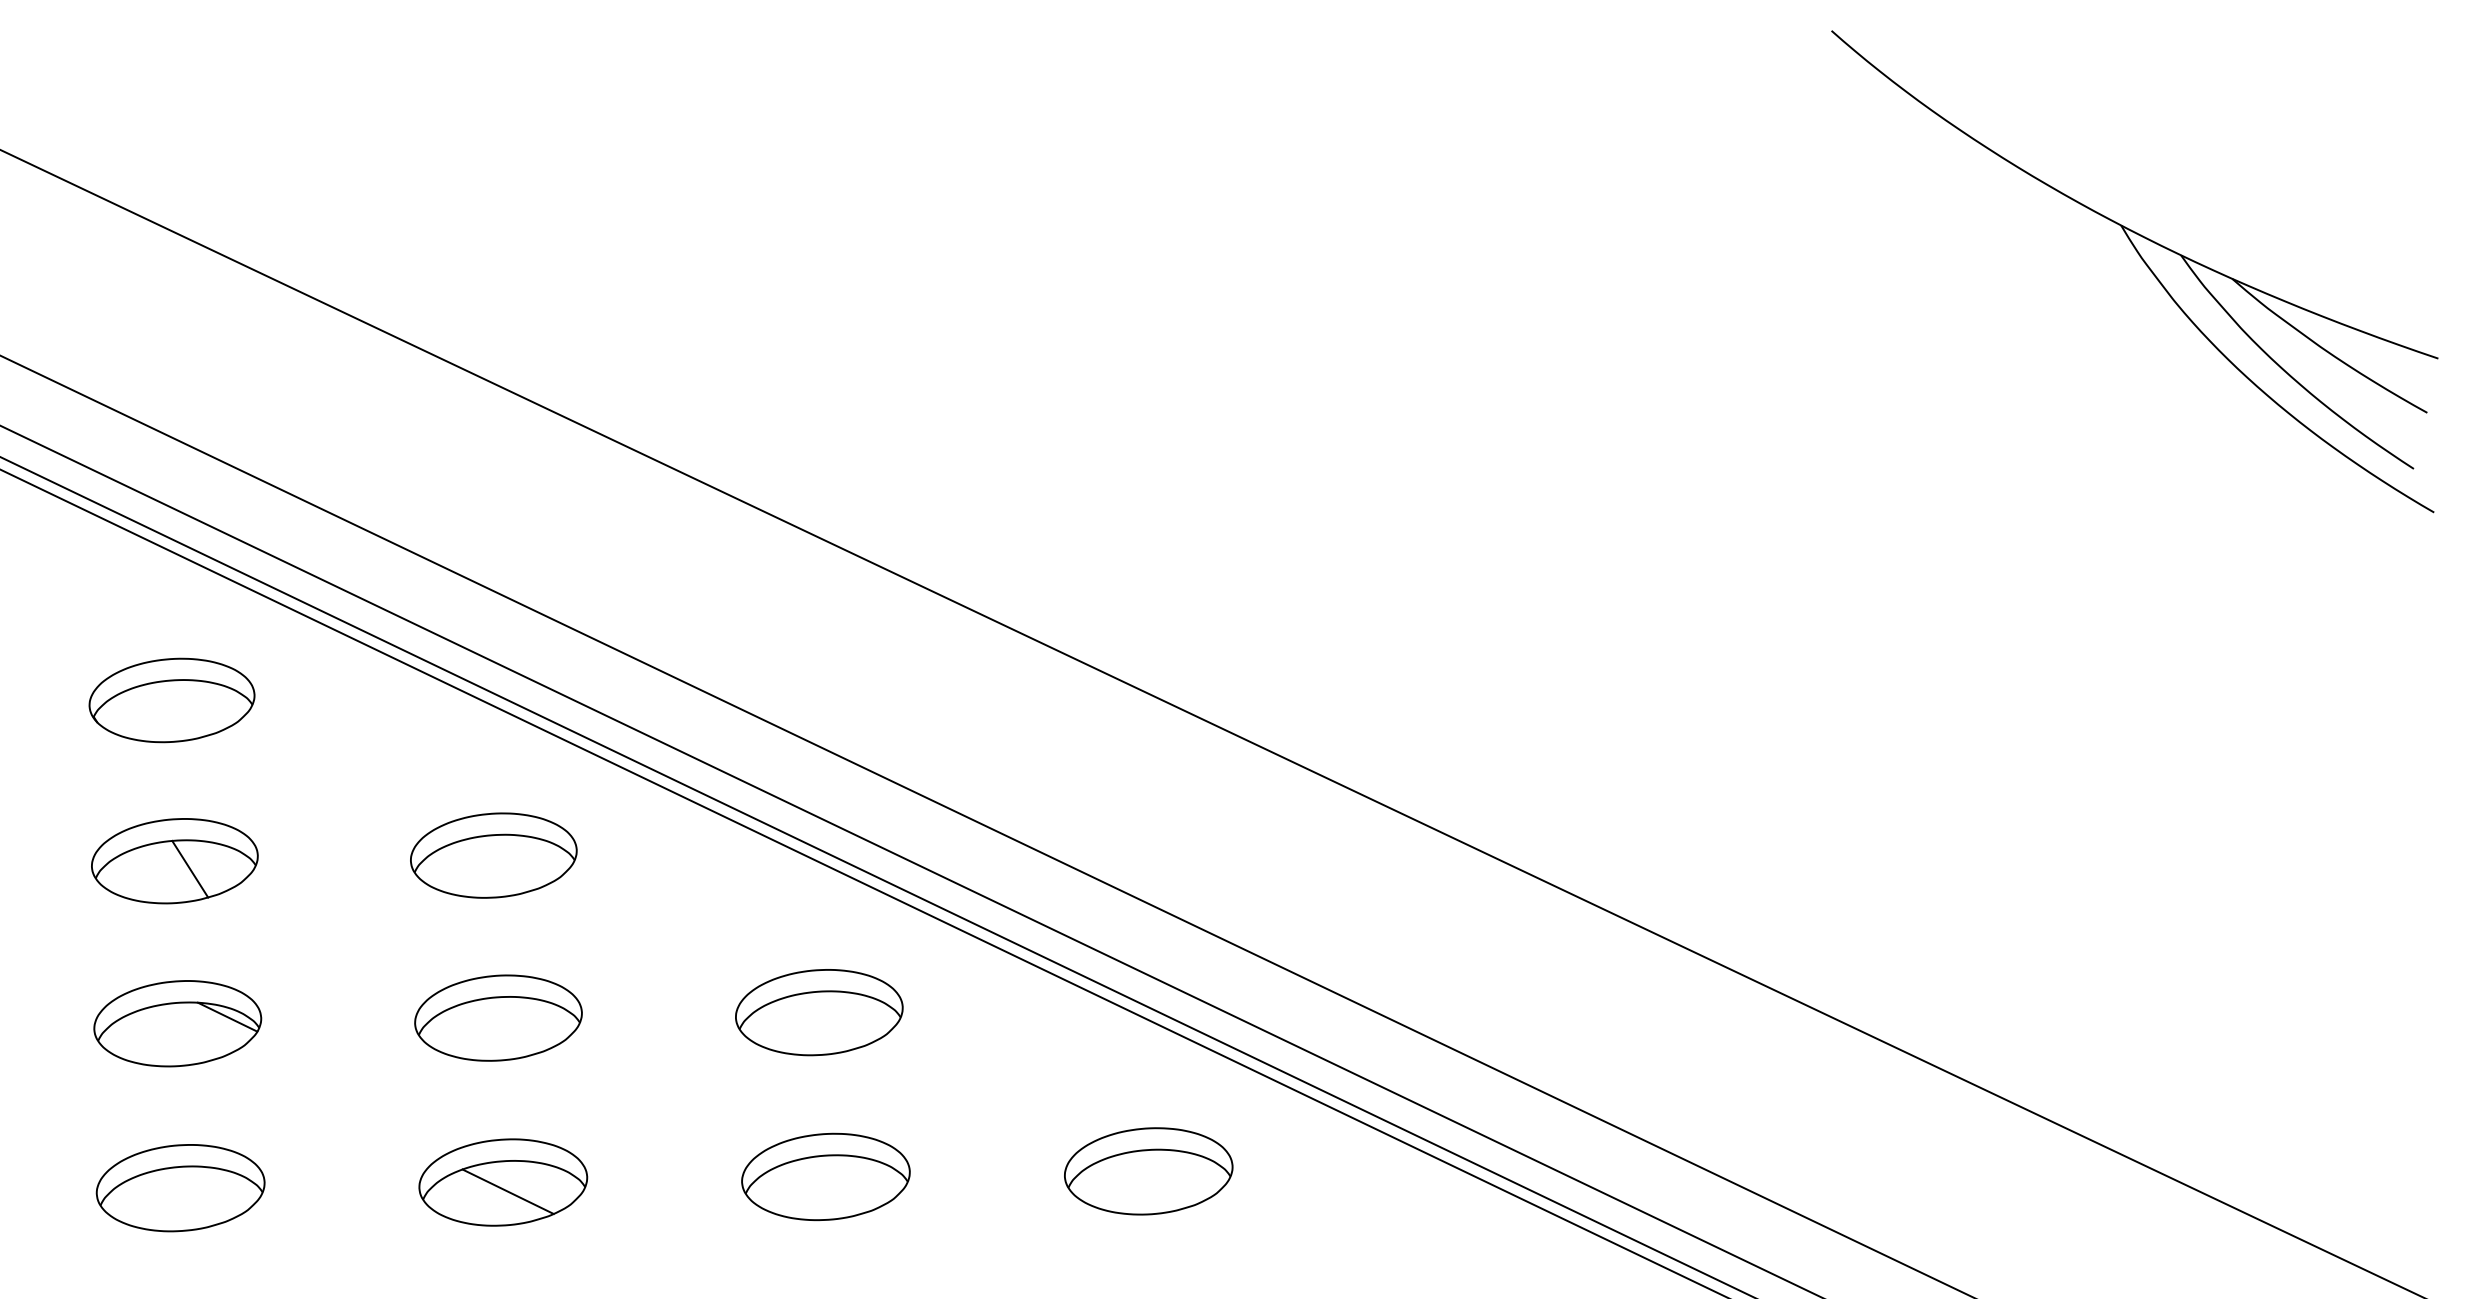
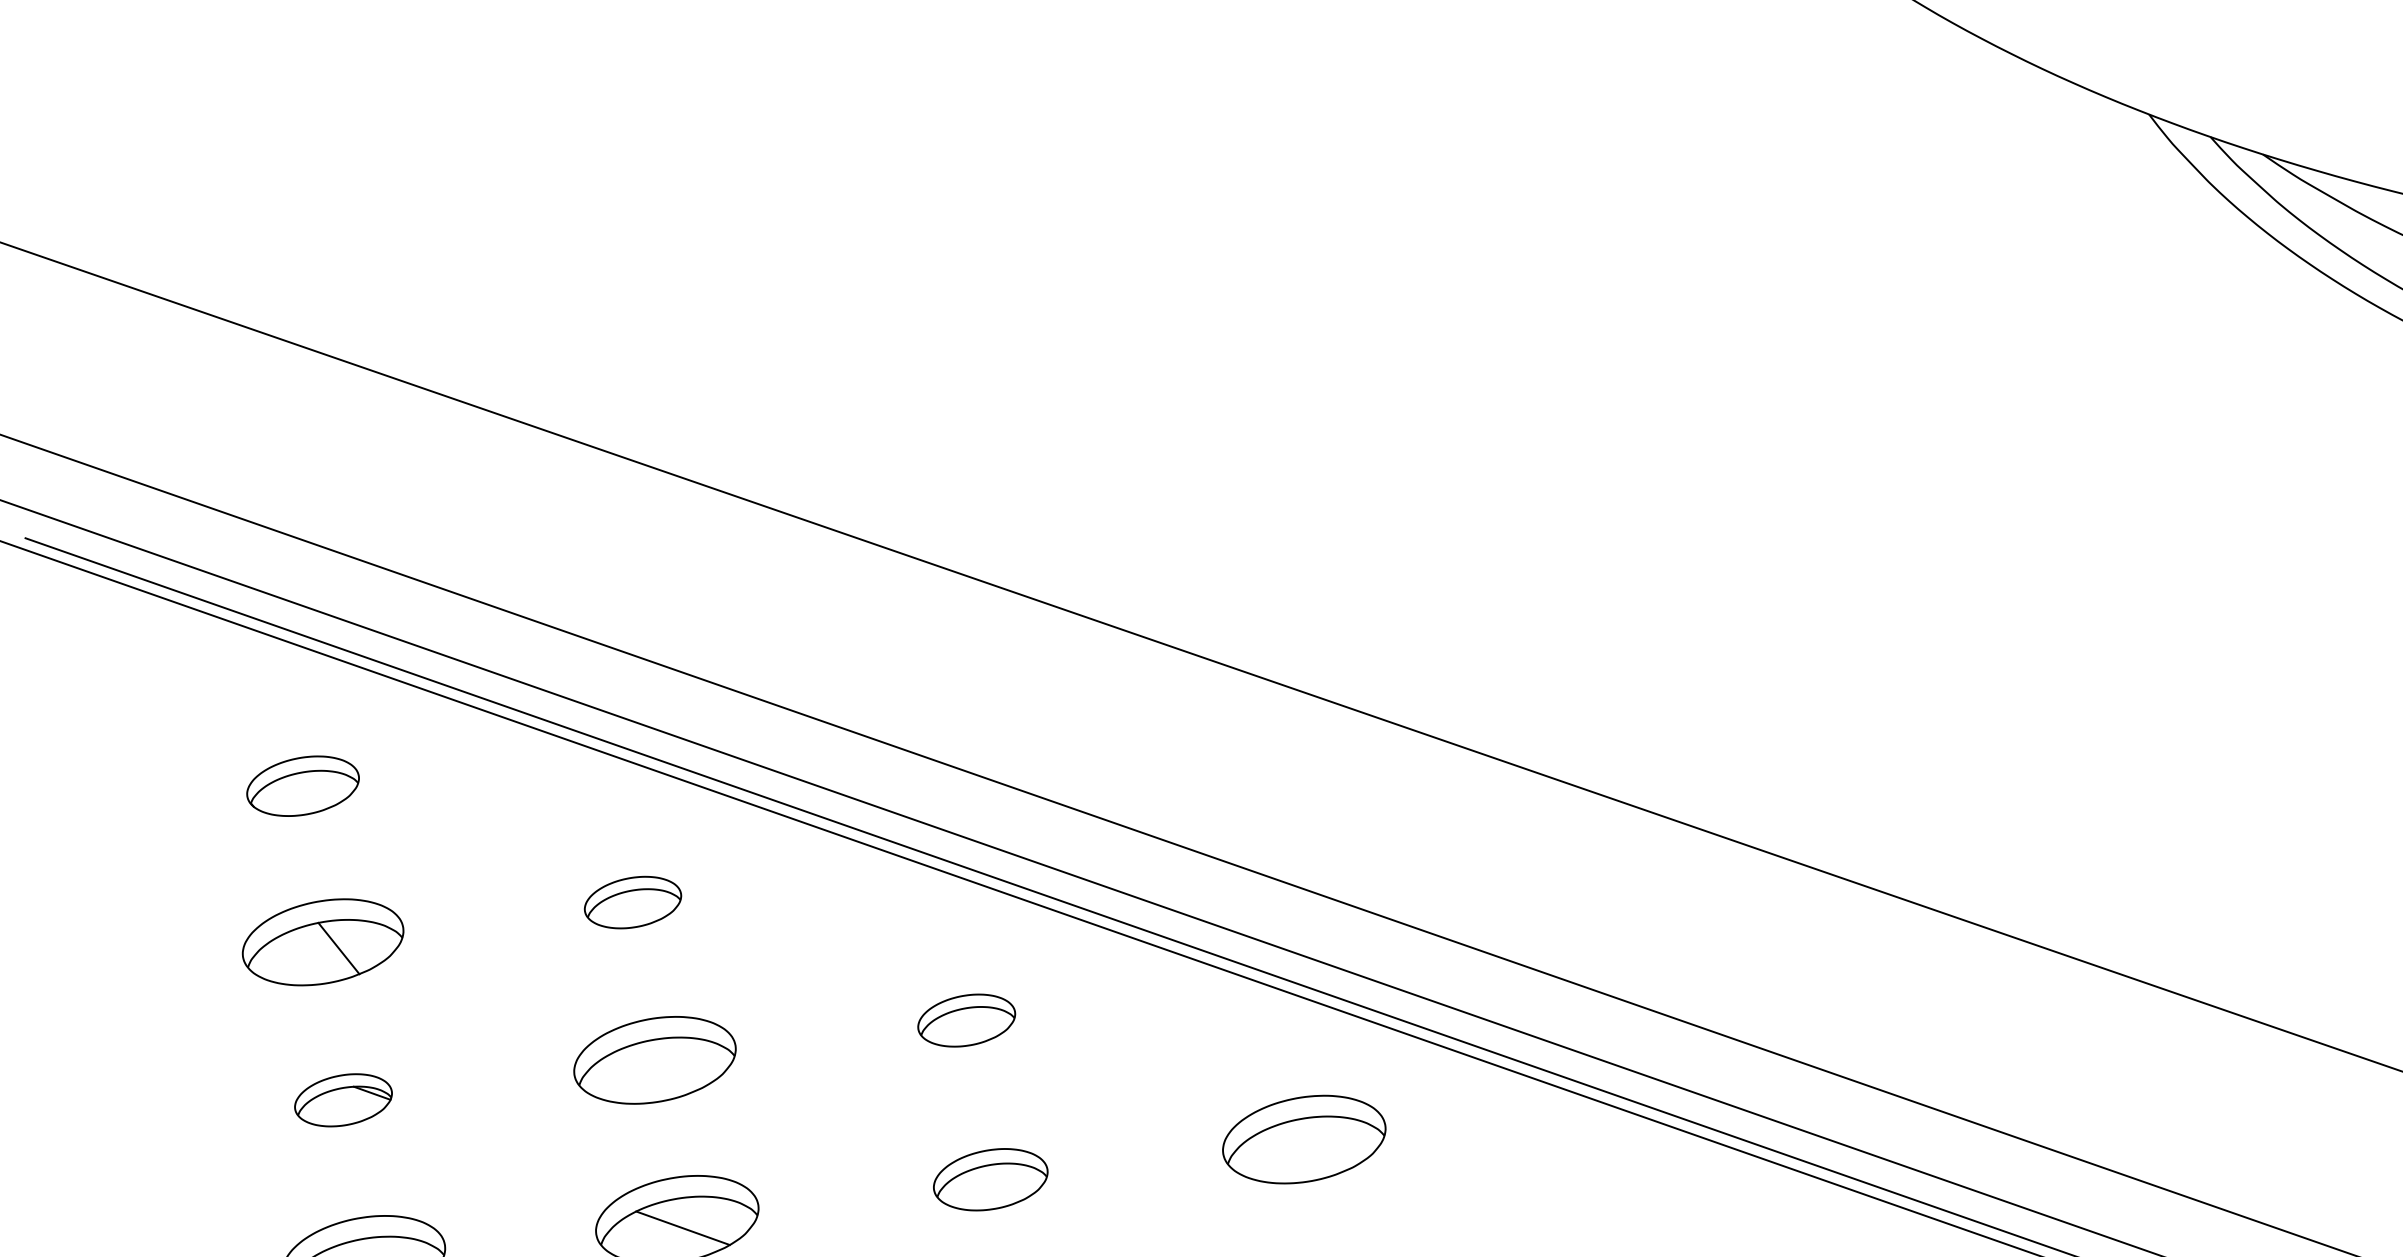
part: (171, 700) -> (302, 786), size x0.7
part: (493, 855) -> (632, 902), size x0.6
part: (819, 1012) -> (966, 1020), size x0.6
part: (177, 1023) -> (343, 1100), size x0.6
part: (825, 1176) -> (990, 1179), size x0.7

